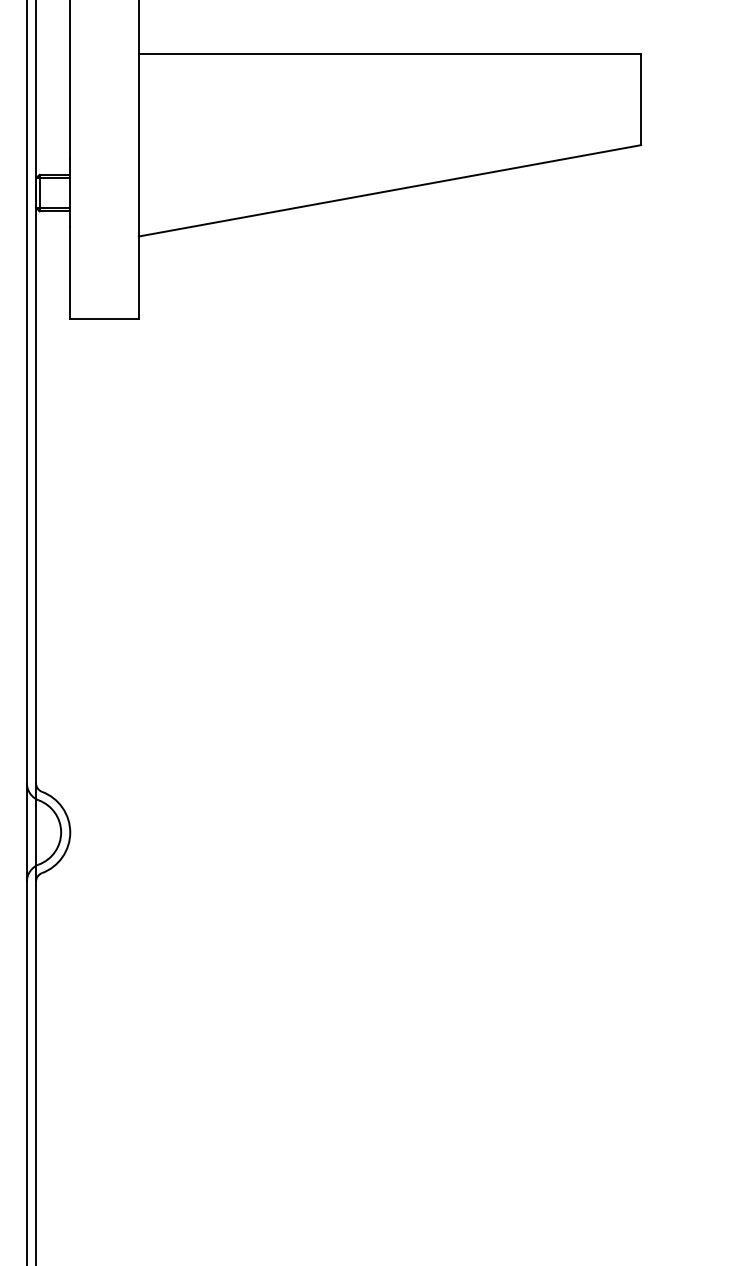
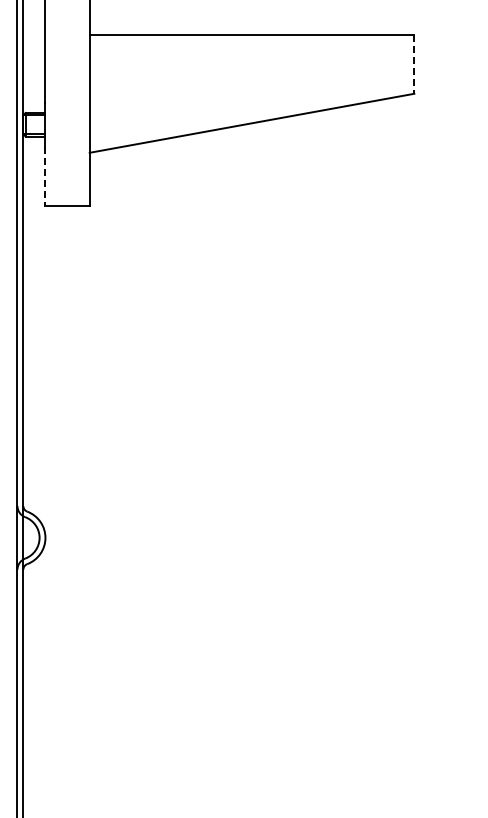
line: (641, 99) -> (414, 64), solid -> dashed
line: (70, 273) -> (45, 176), solid -> dashed

